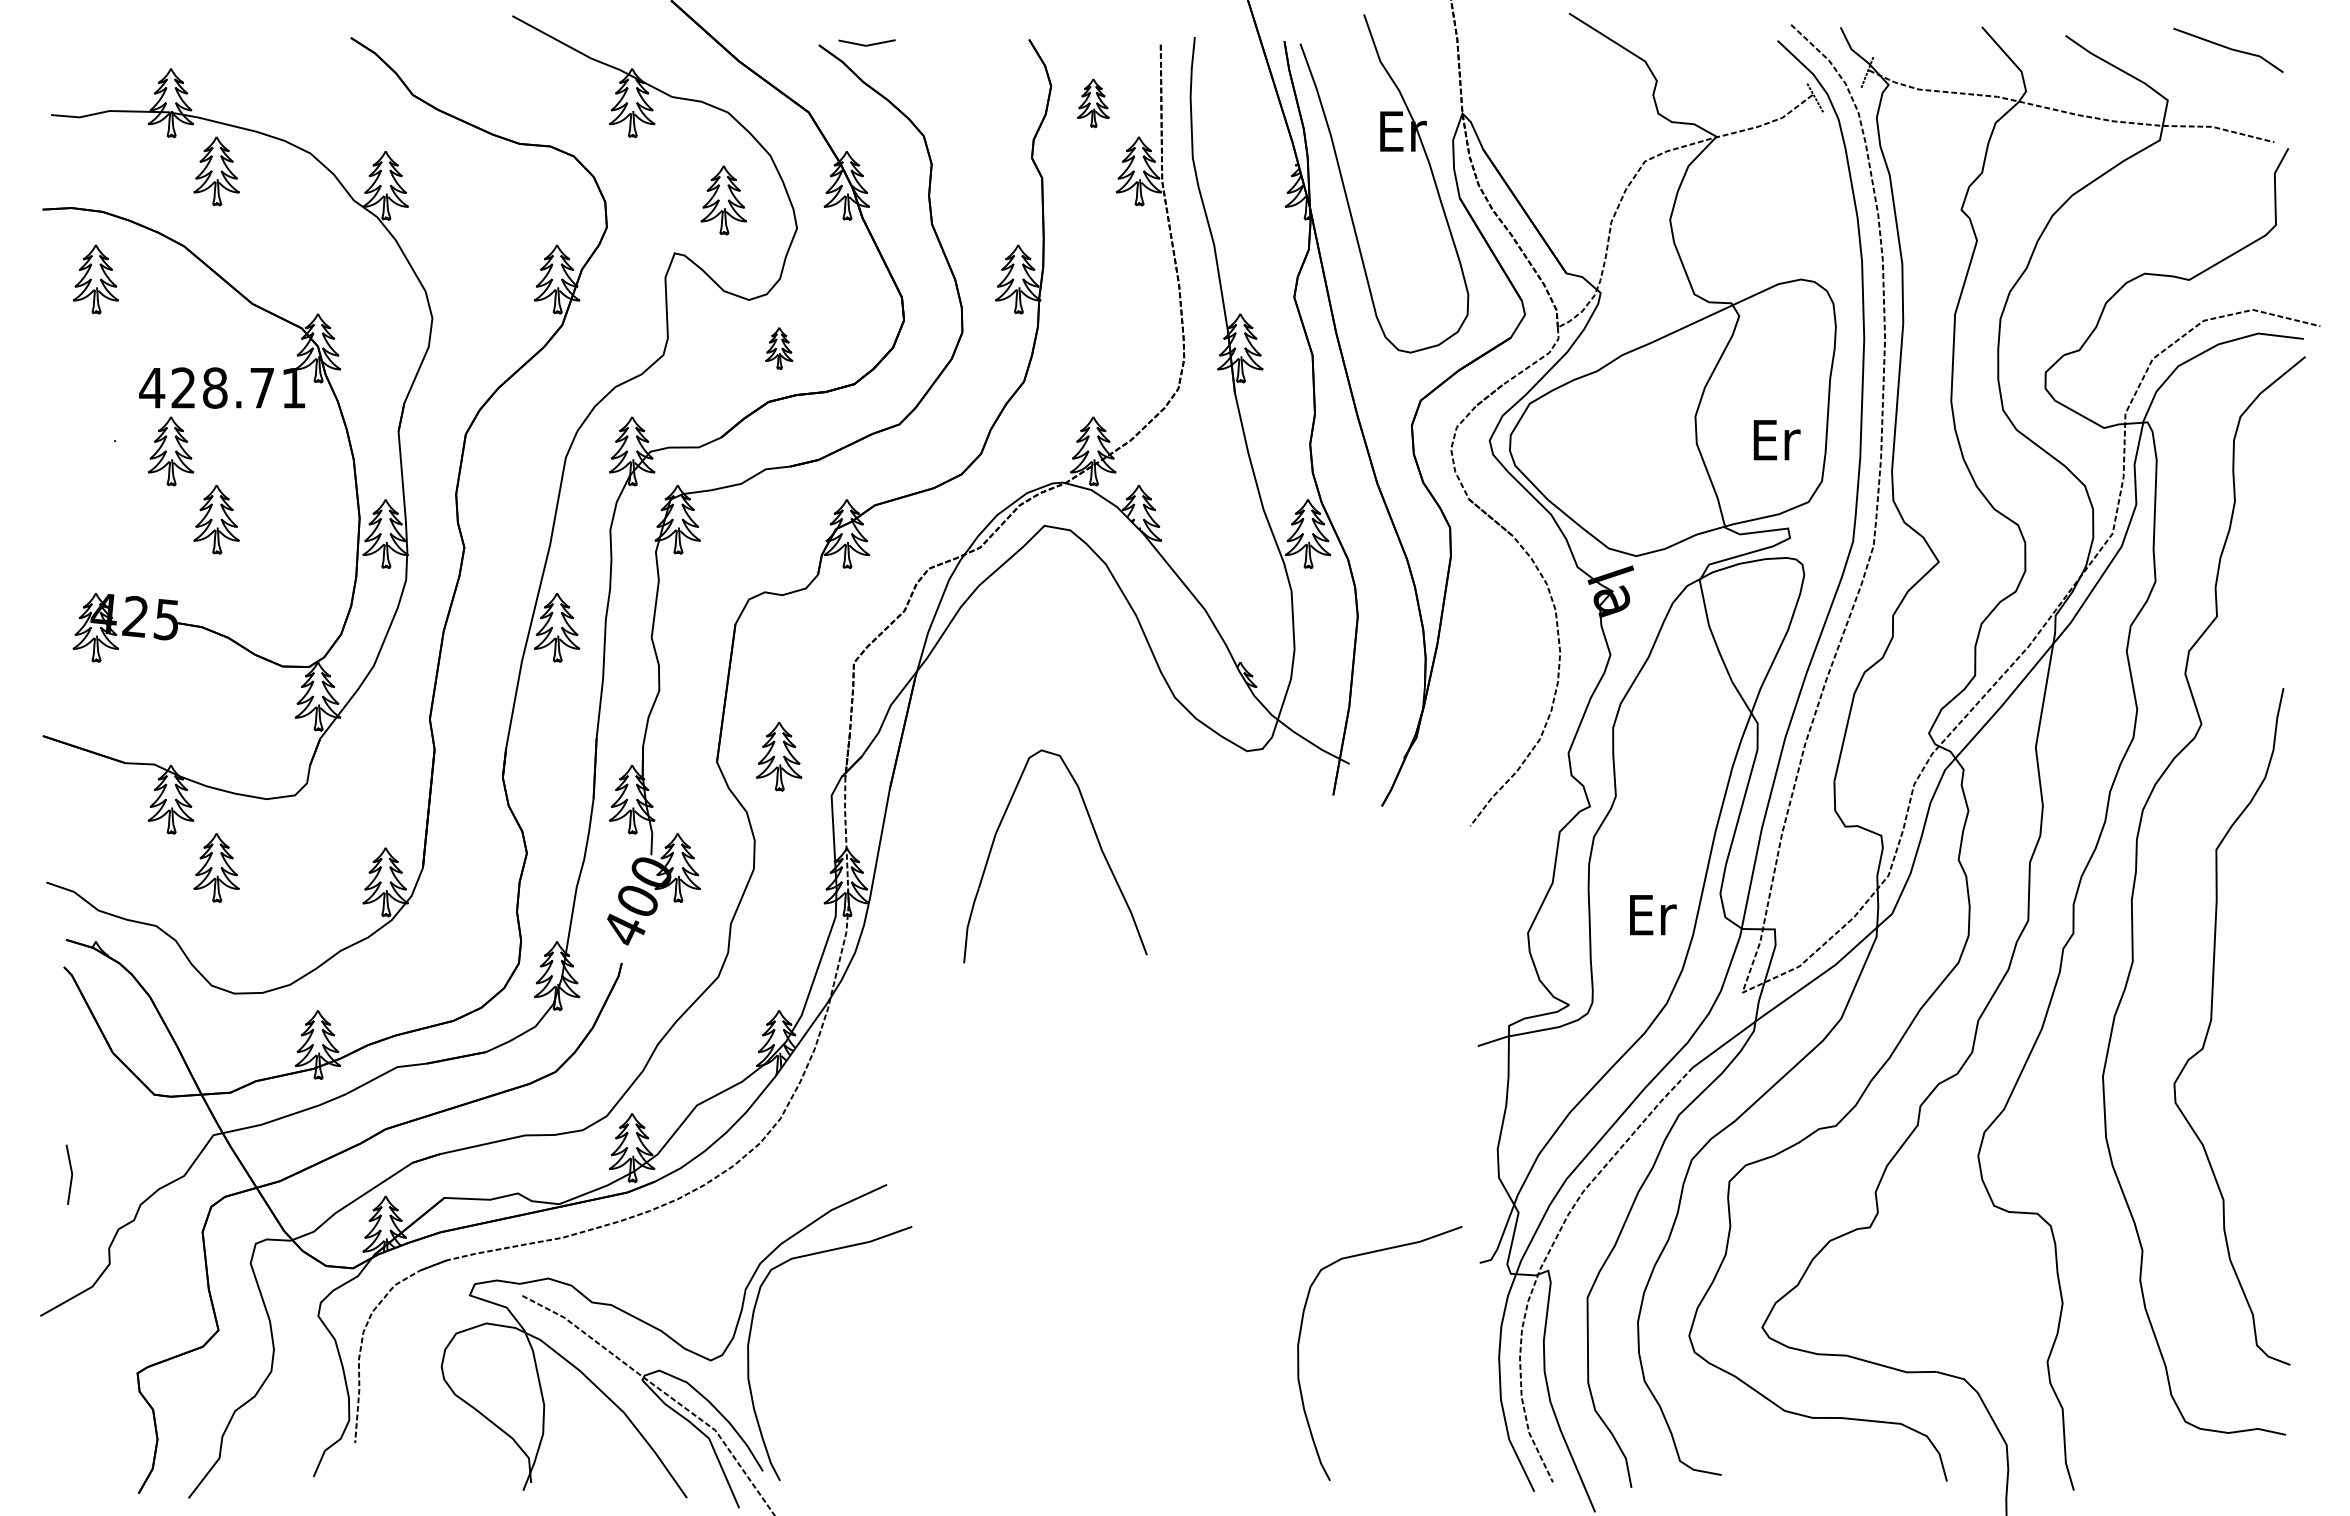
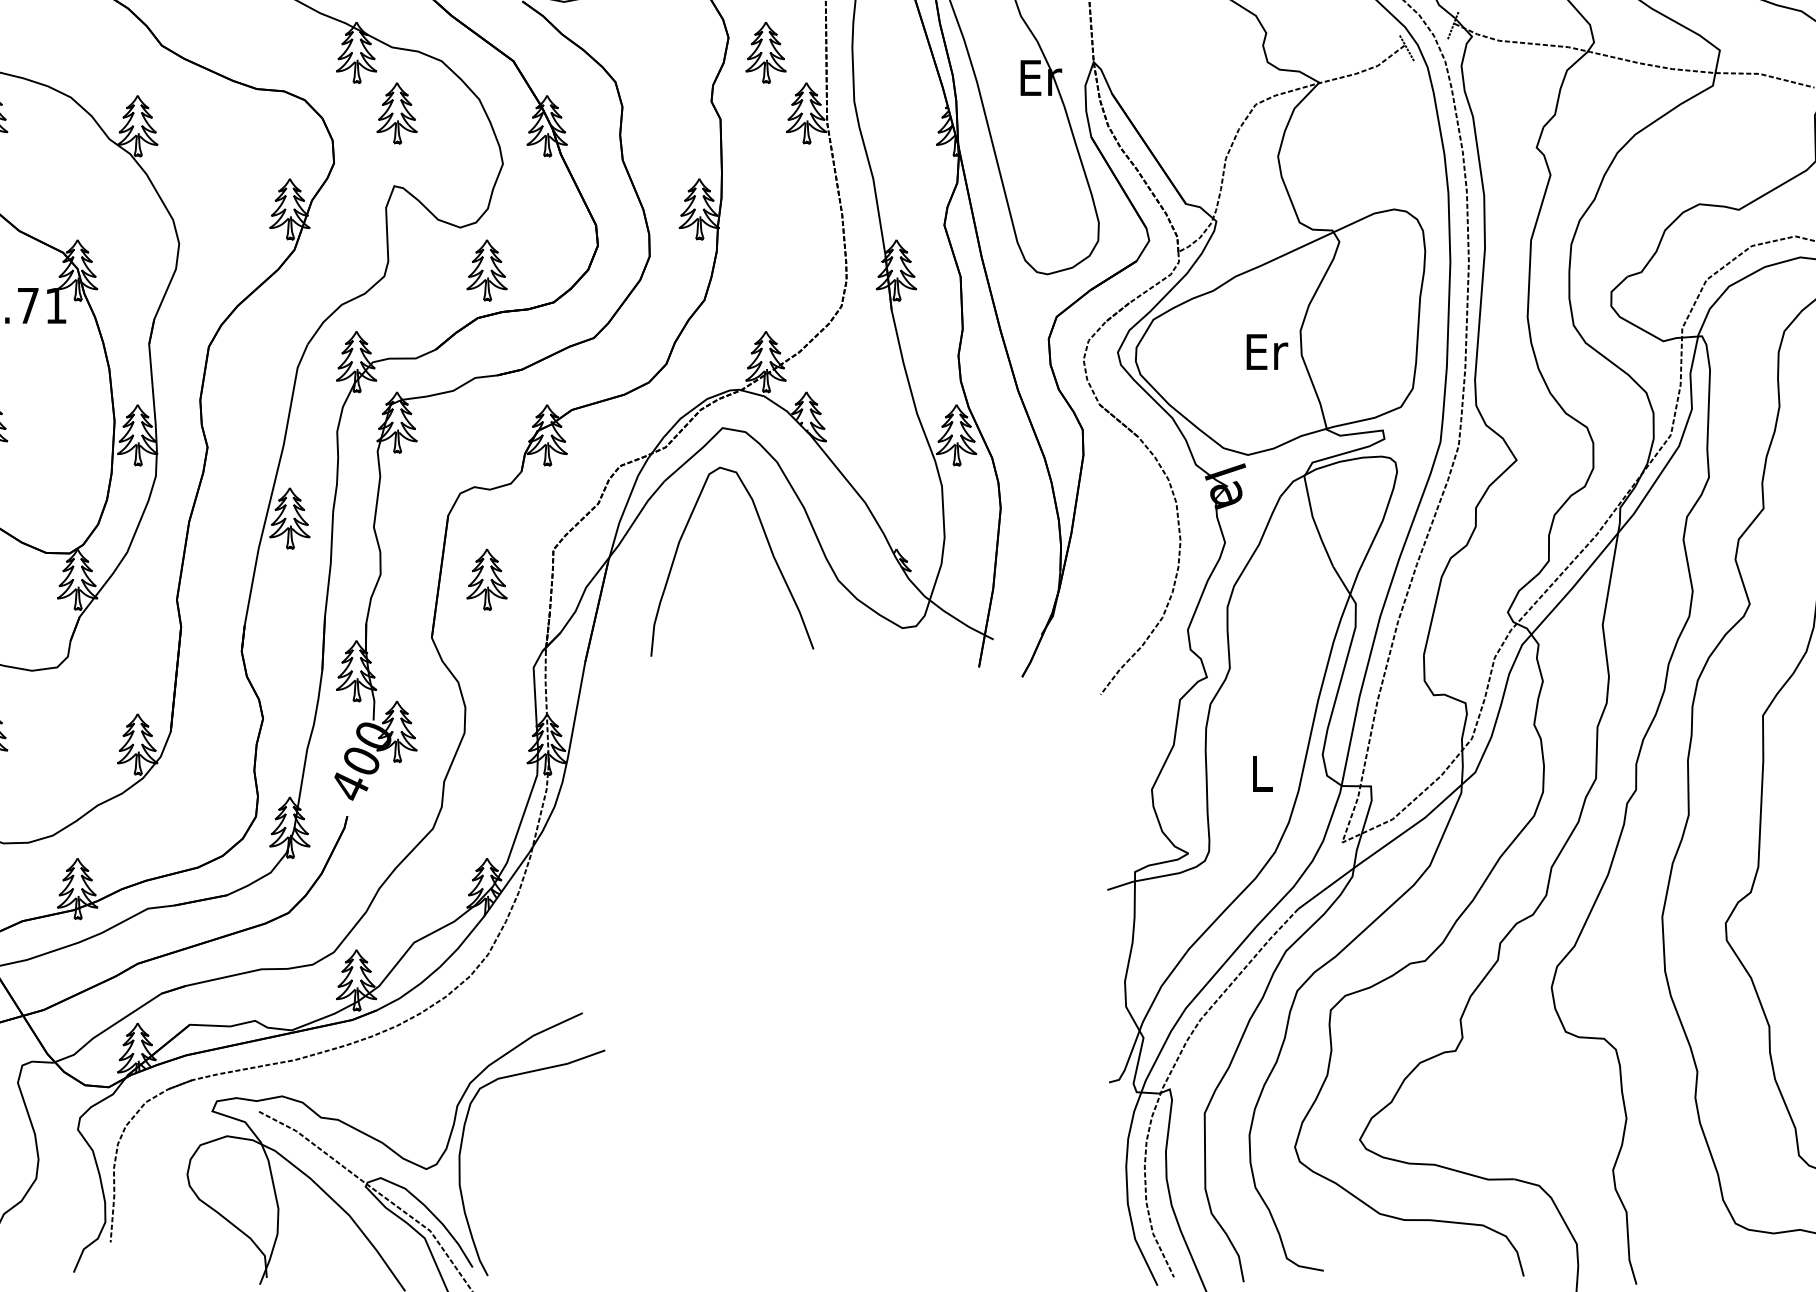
part: (1093, 103) -> (766, 53), size x1.43
part: (723, 200) -> (396, 113), moved
part: (779, 348) -> (487, 270), size x1.67
text: (1776, 440) -> (1266, 352), moved
part: (779, 756) -> (487, 579), moved
part: (1097, 841) -> (769, 548), moved
text: (1653, 915) -> (1263, 774), Er -> L
curve: (1299, 1353) -> (949, 1162), removed

